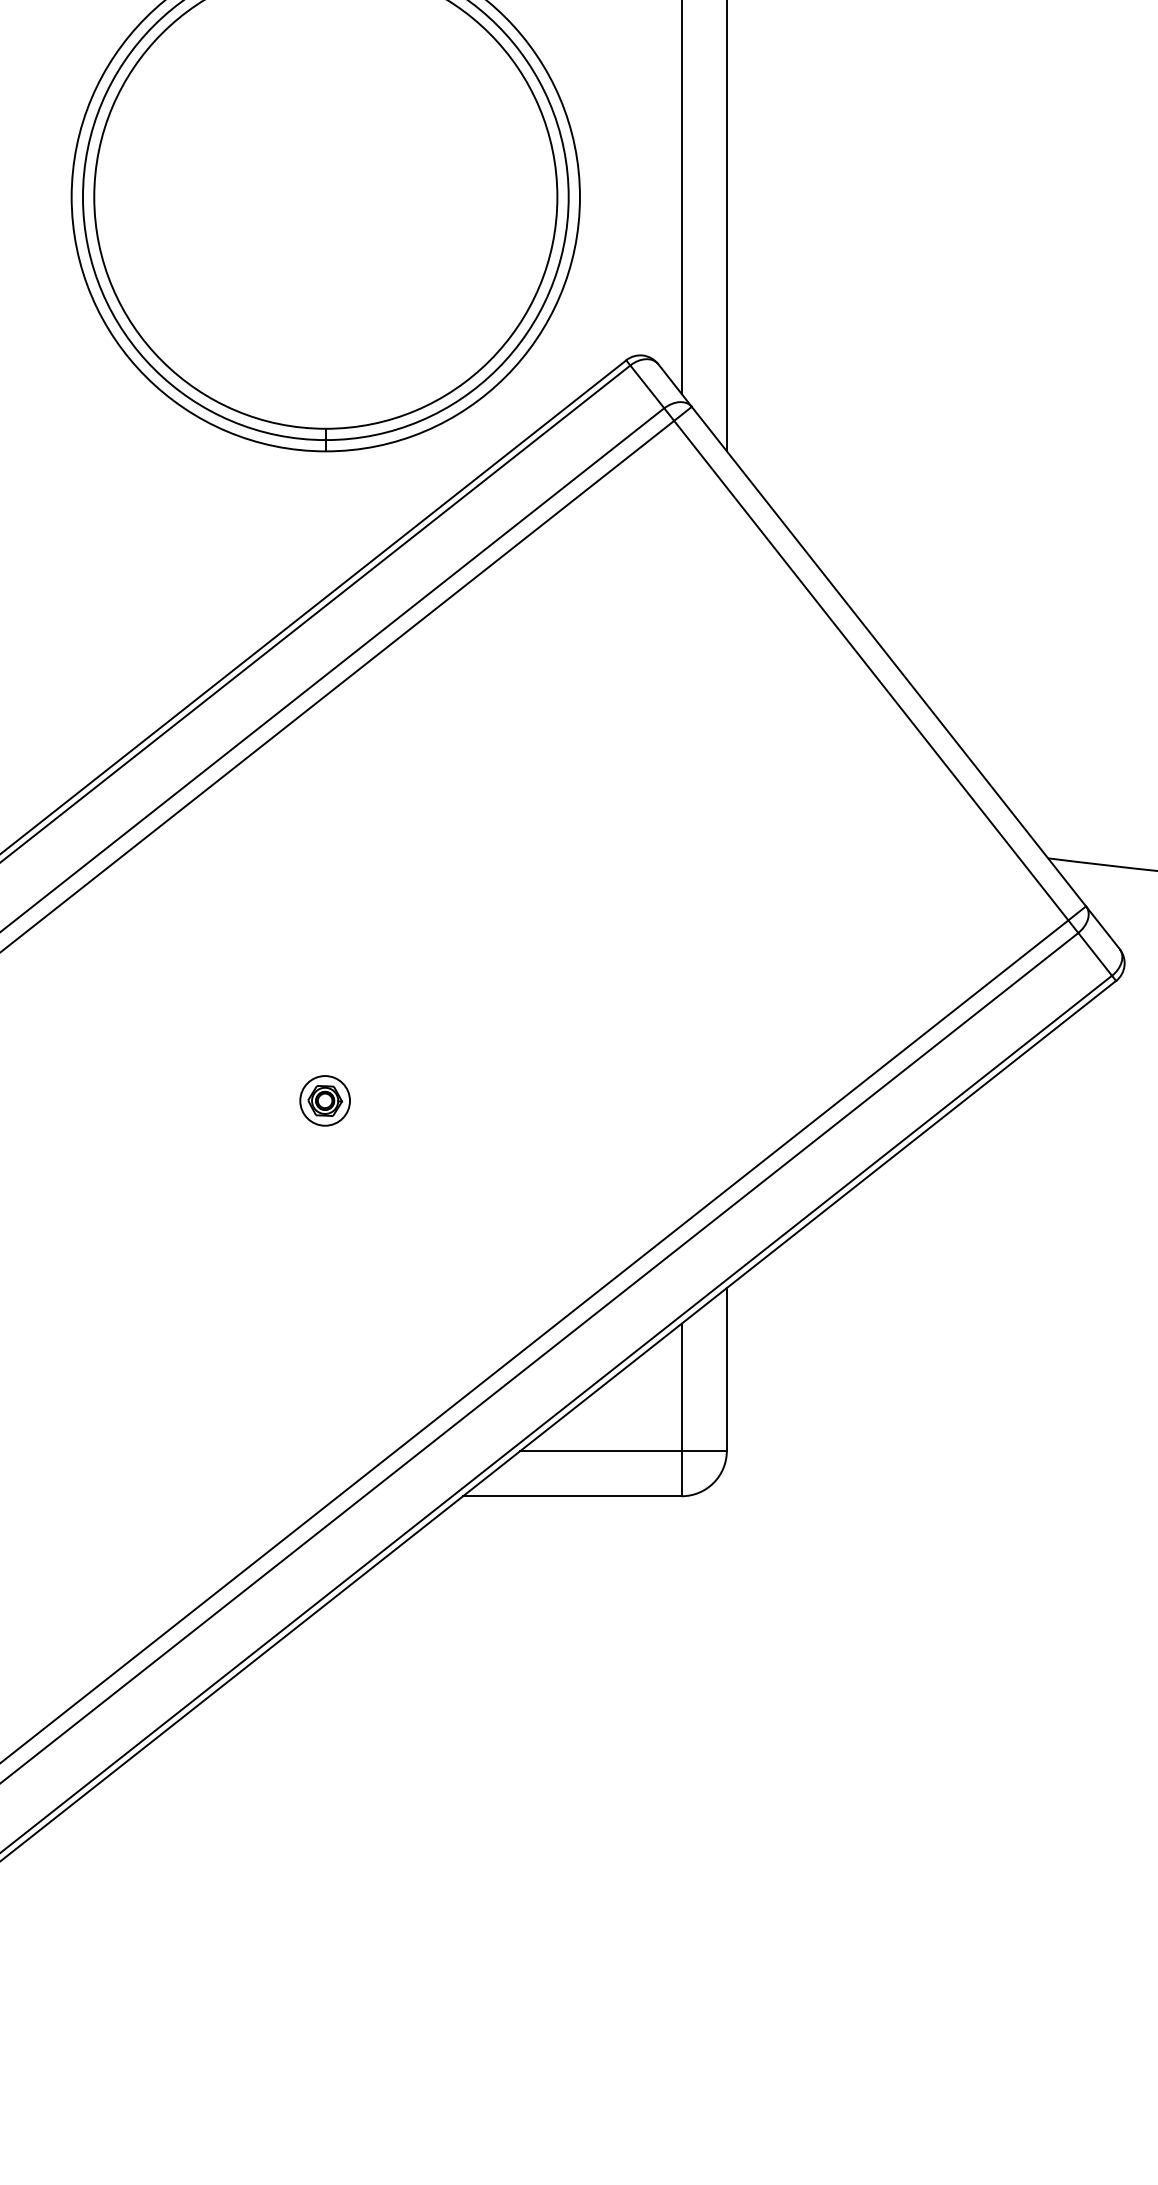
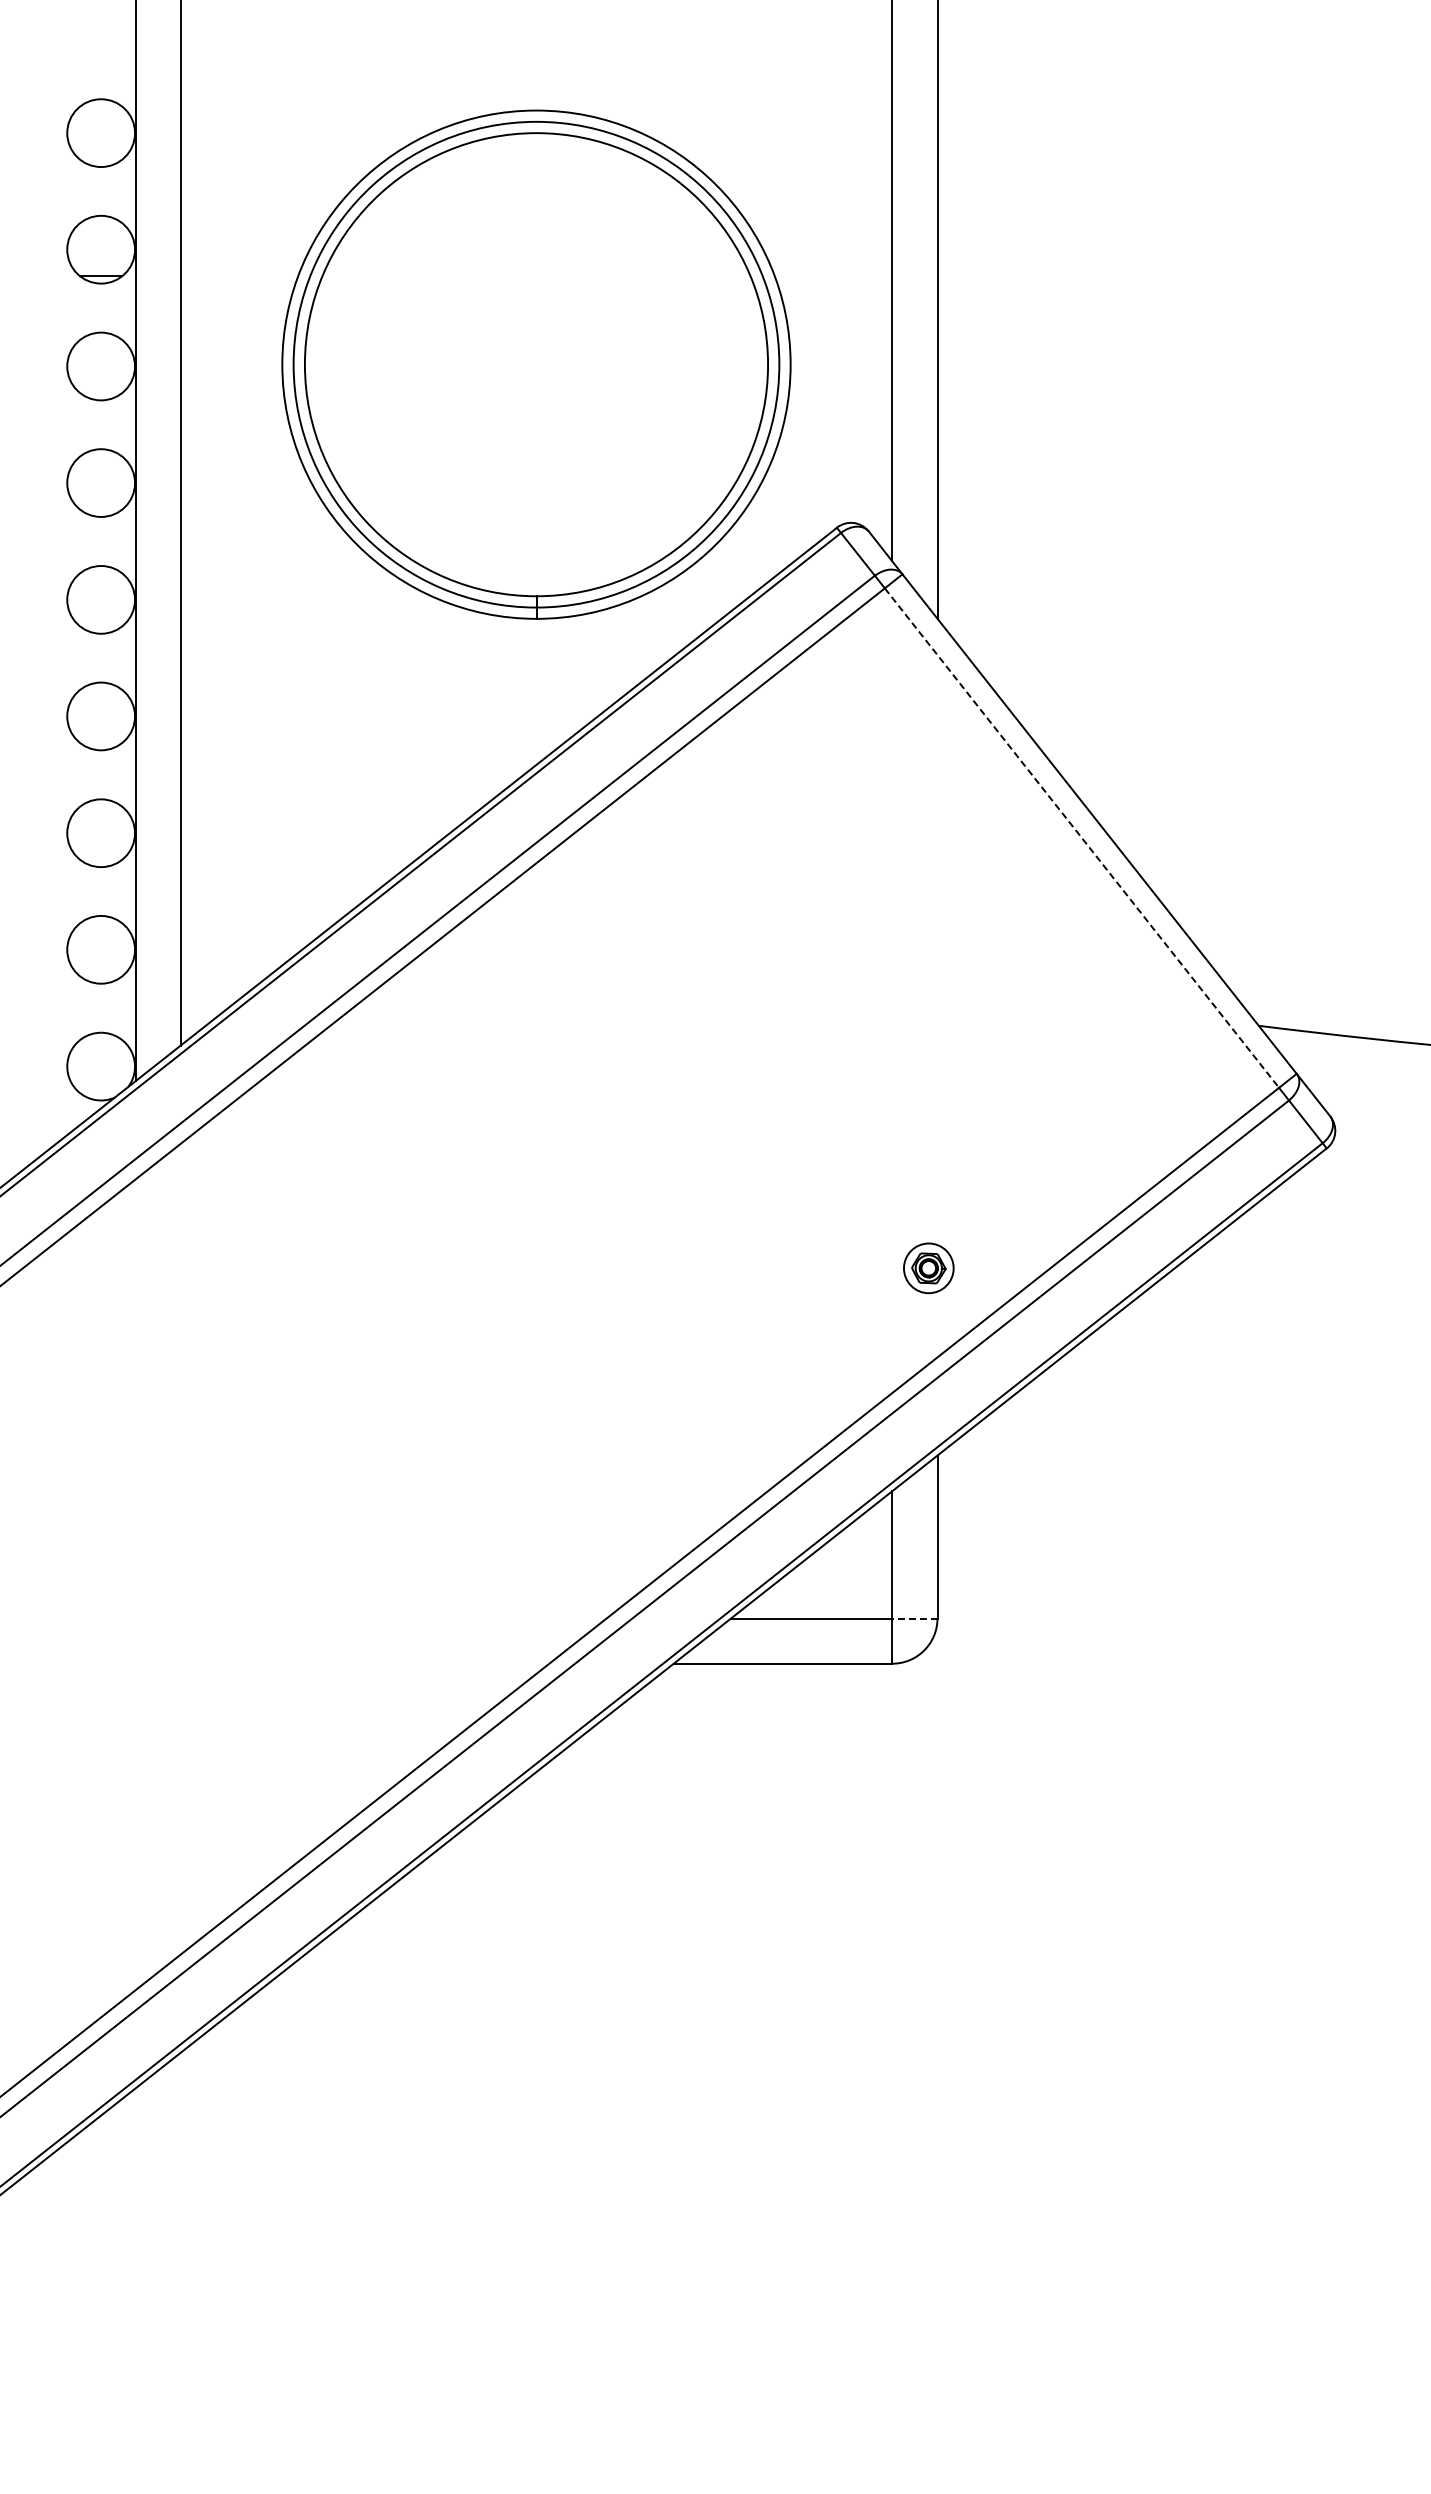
line: (871, 671) -> (1082, 838), solid -> dashed
part: (324, 1101) -> (928, 1268), moved
line: (703, 1451) -> (914, 1618), solid -> dashed

